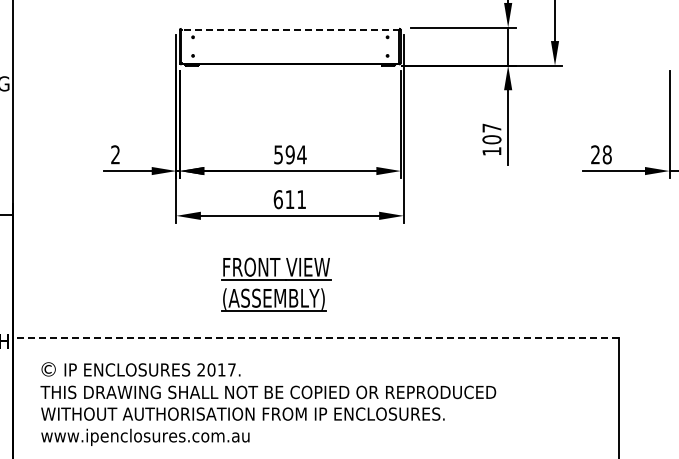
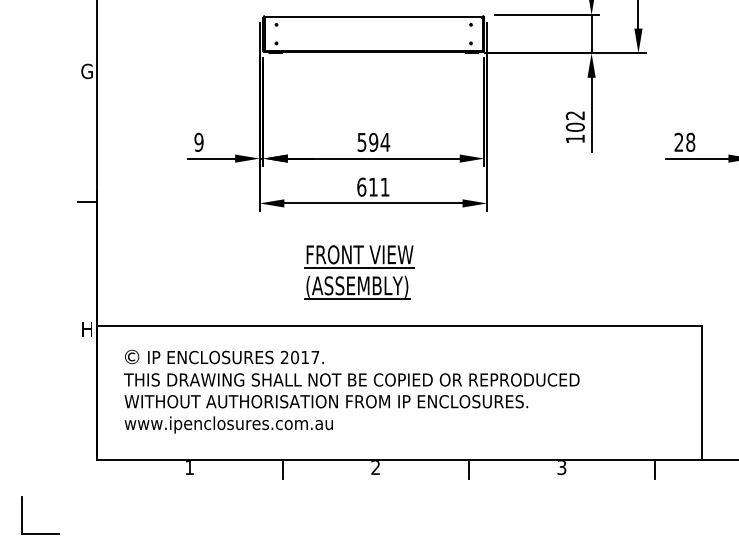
line: (290, 29) -> (373, 17), dashed -> solid
text: (491, 127) -> (574, 115), 107 -> 102
text: (115, 154) -> (198, 142), 2 -> 9
line: (316, 337) -> (399, 325), dashed -> solid

